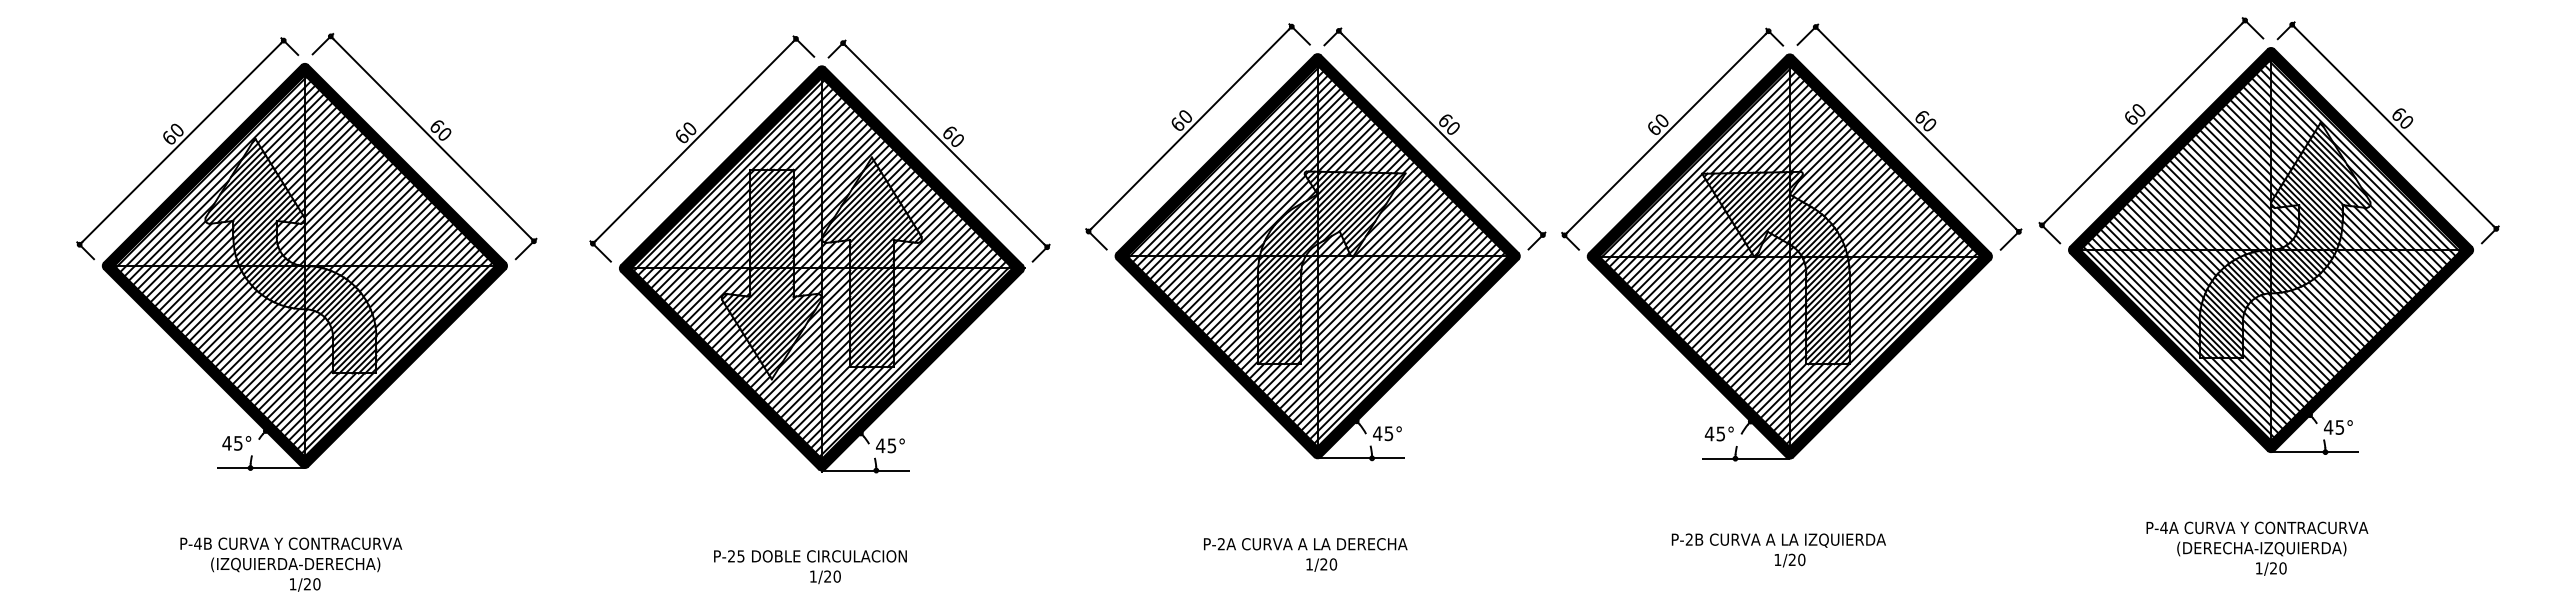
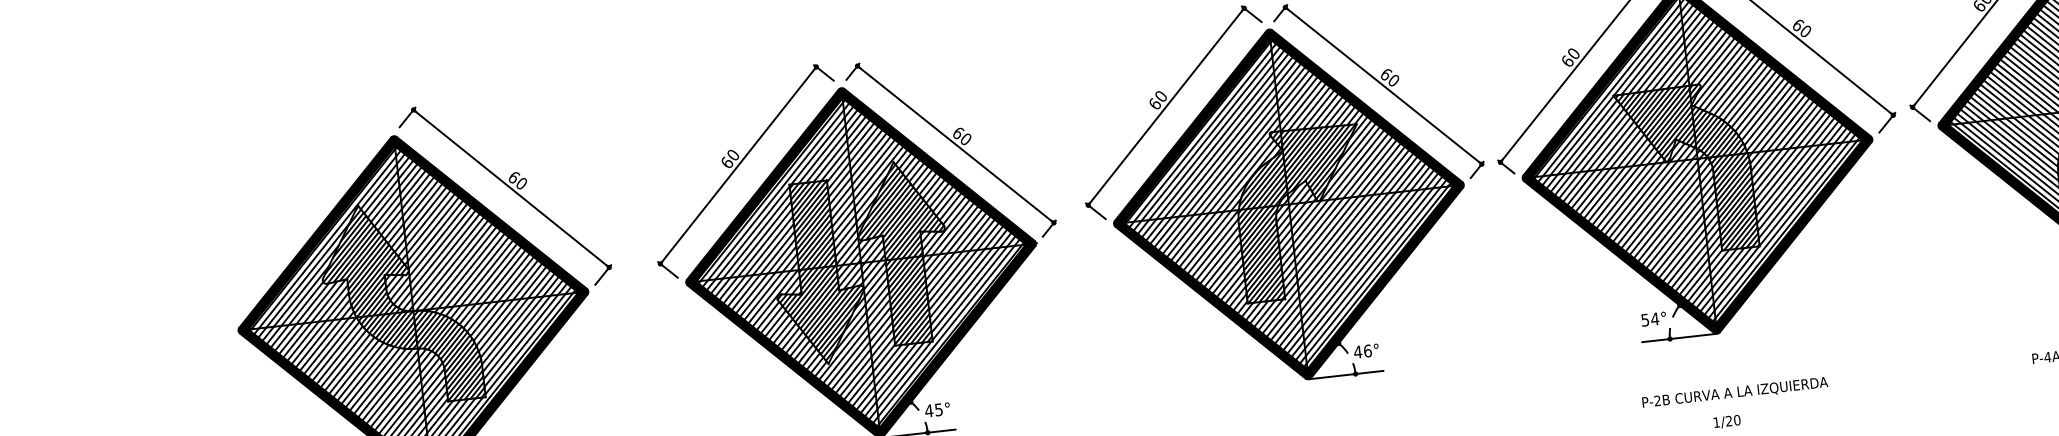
part: (182, 143) -> (295, 217), removed
text: (1388, 433) -> (1367, 350), 45° -> 46°
text: (1714, 433) -> (1649, 319), 45° -> 54°
text: (1778, 540) -> (1734, 392), moved

